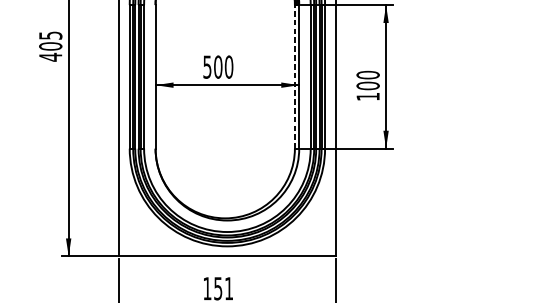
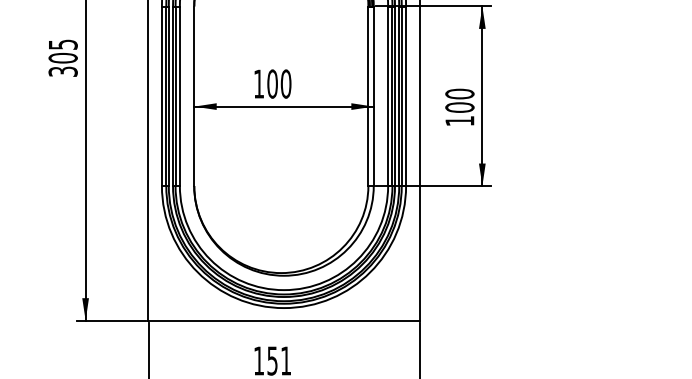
text: (50, 57) -> (62, 71), 405 -> 305
text: (206, 66) -> (258, 83), 500 -> 100
line: (295, 77) -> (368, 96), dashed -> solid

